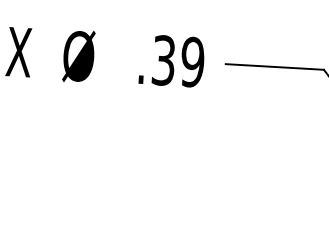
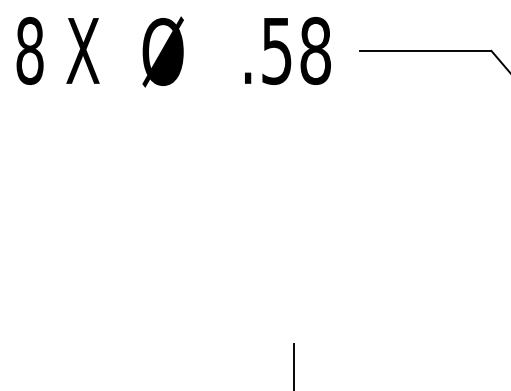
text: (178, 61) -> (296, 50), .39 -> .58

